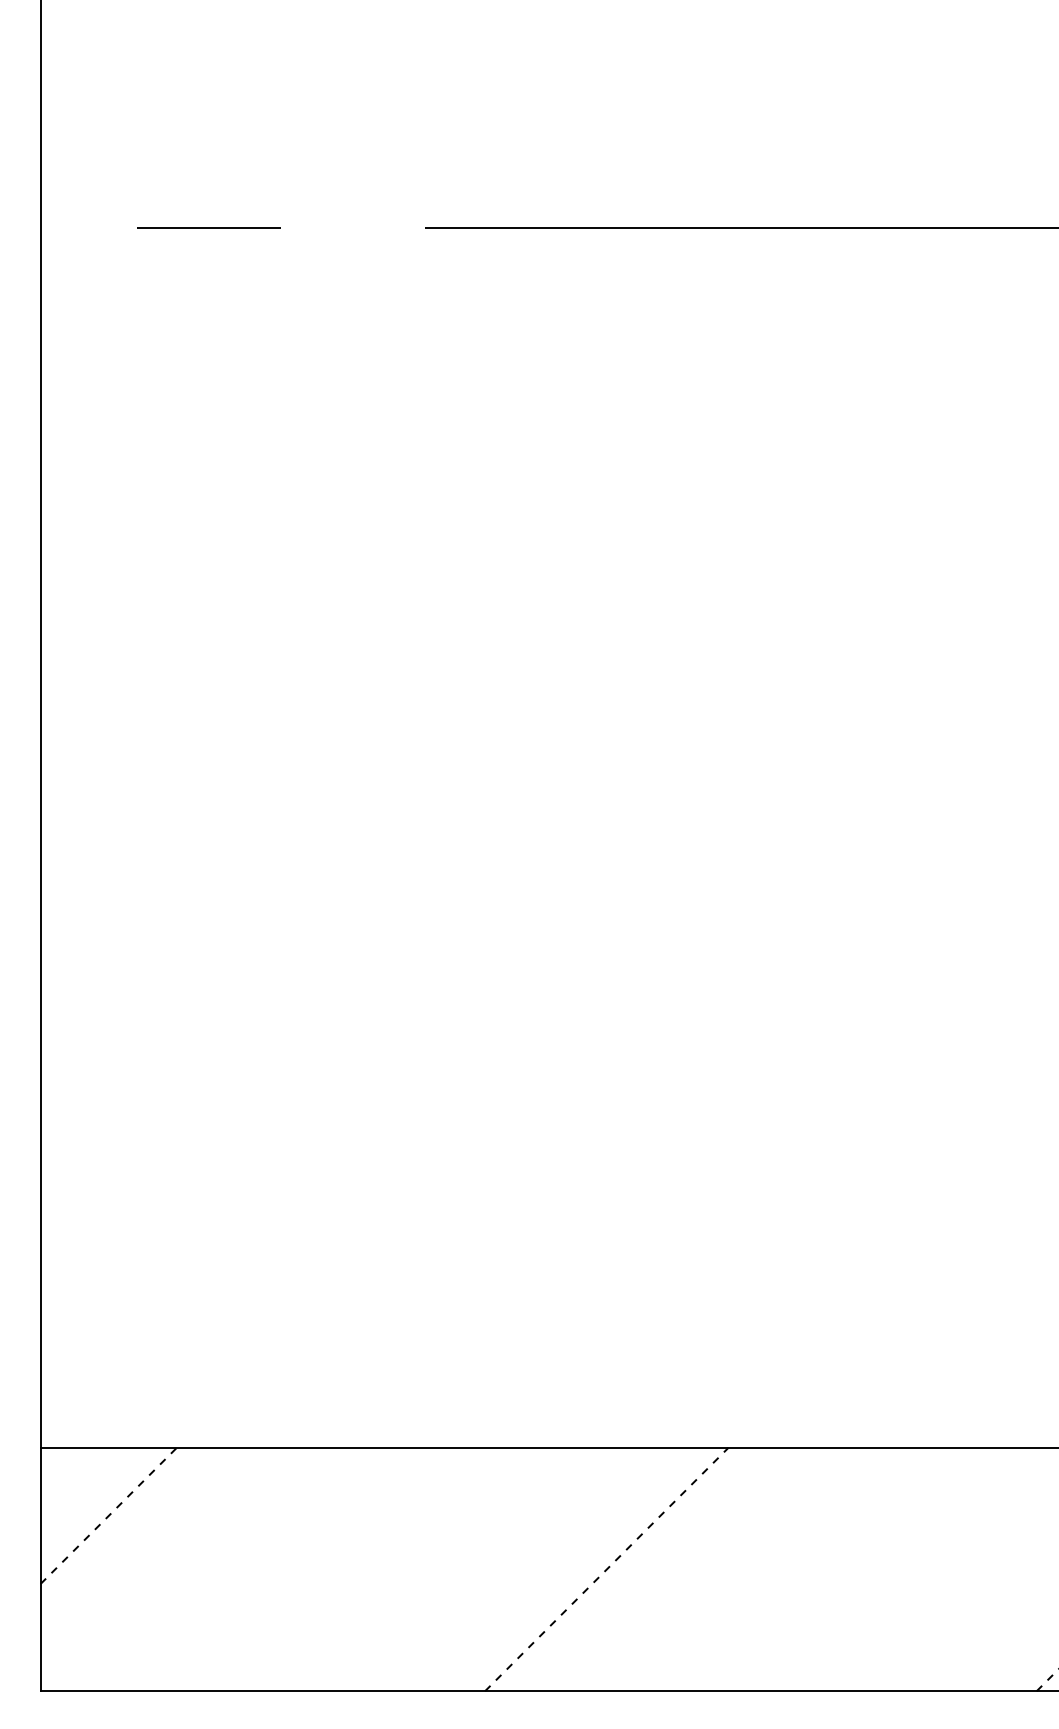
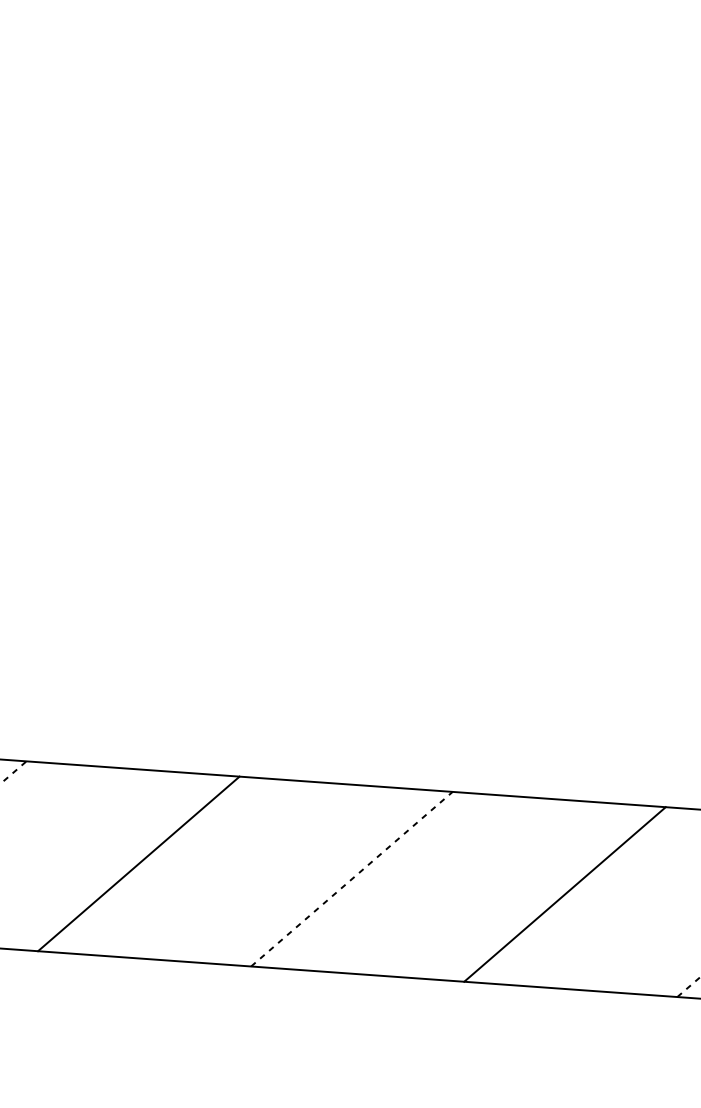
line: (330, 1569) -> (138, 863), added
line: (882, 1569) -> (564, 894), added

